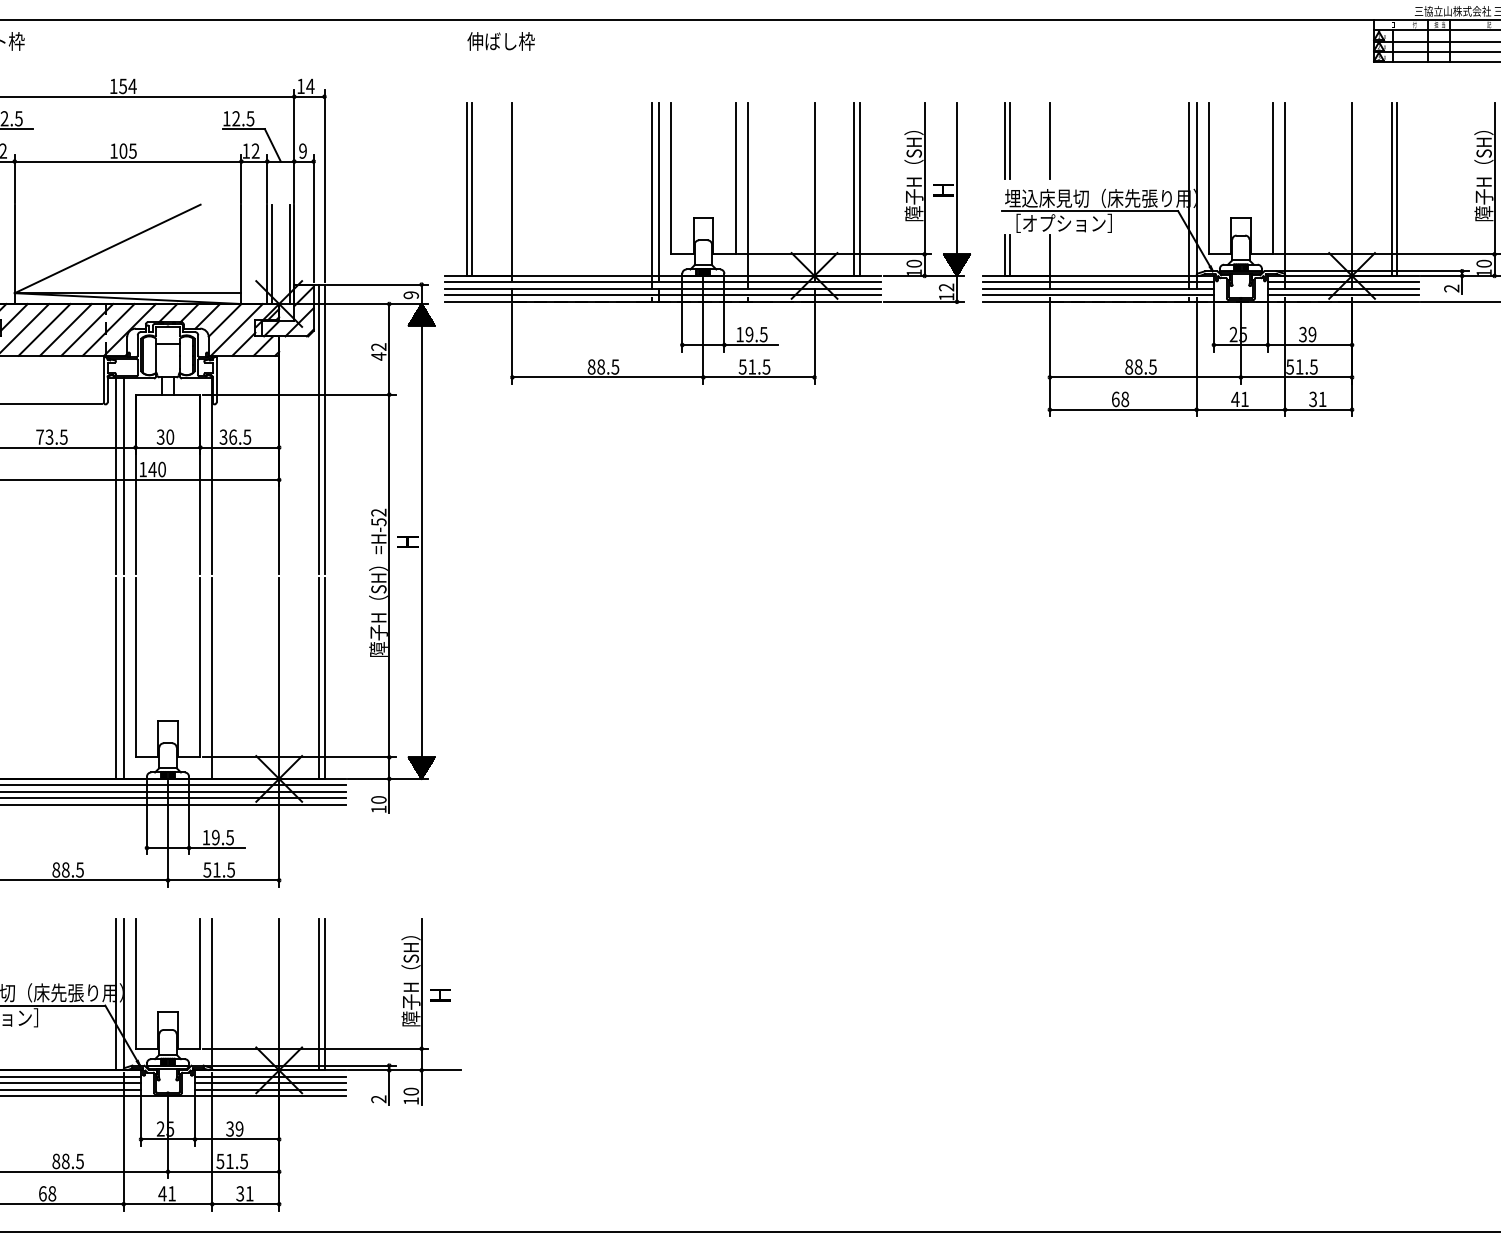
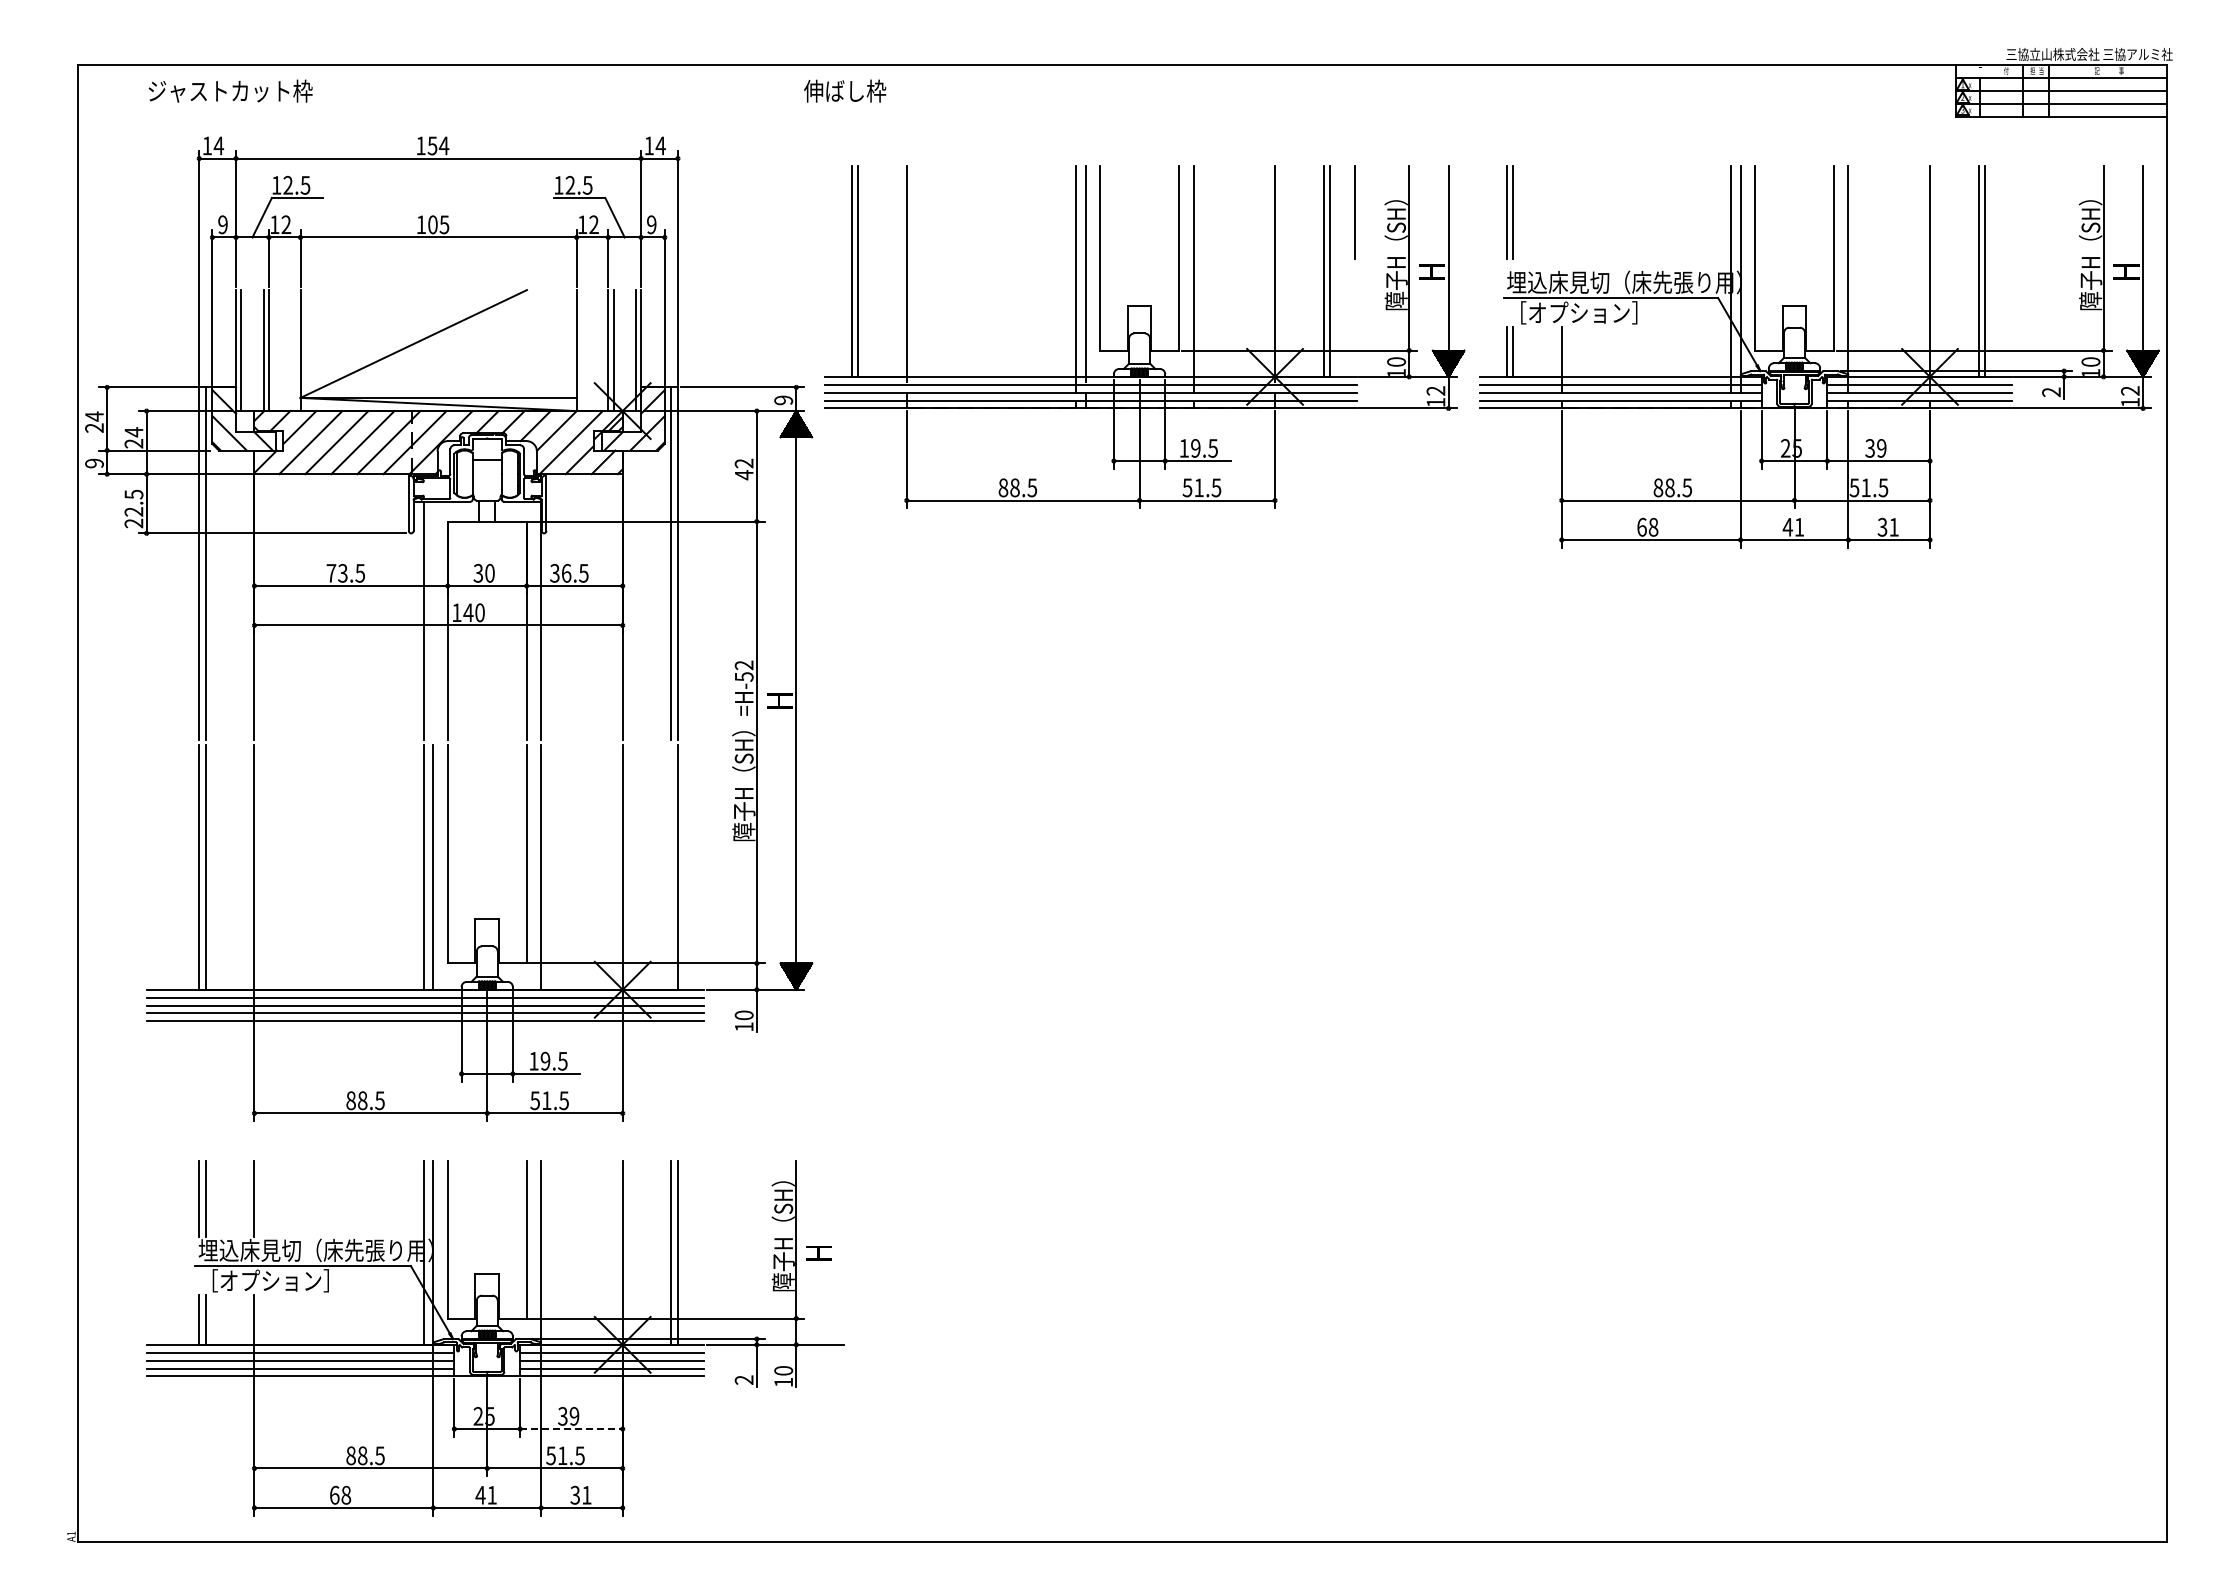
text: (501, 40) -> (845, 90), moved
line: (1049, 141) -> (1354, 212), moved
line: (123, 475) -> (433, 620), removed
line: (319, 678) -> (671, 867), removed
line: (237, 1139) -> (571, 1429), solid -> dashed

